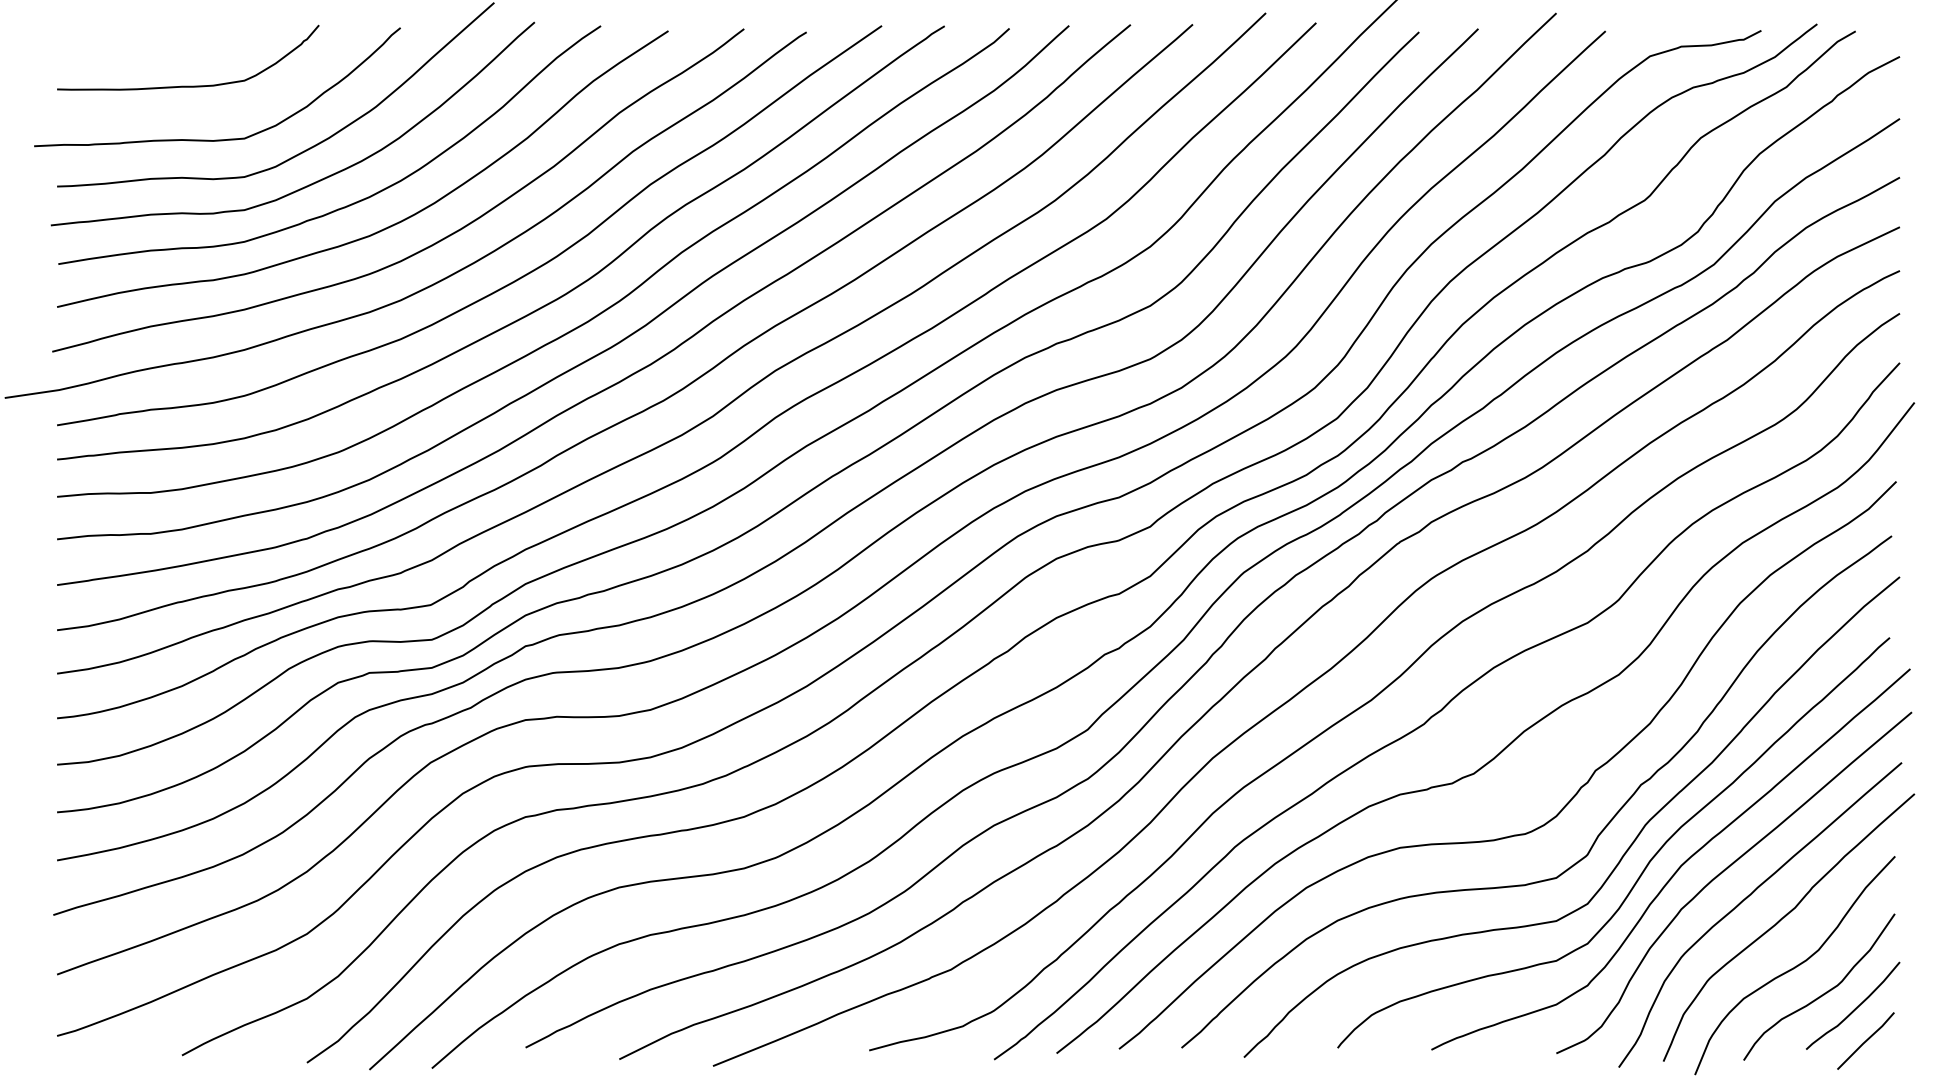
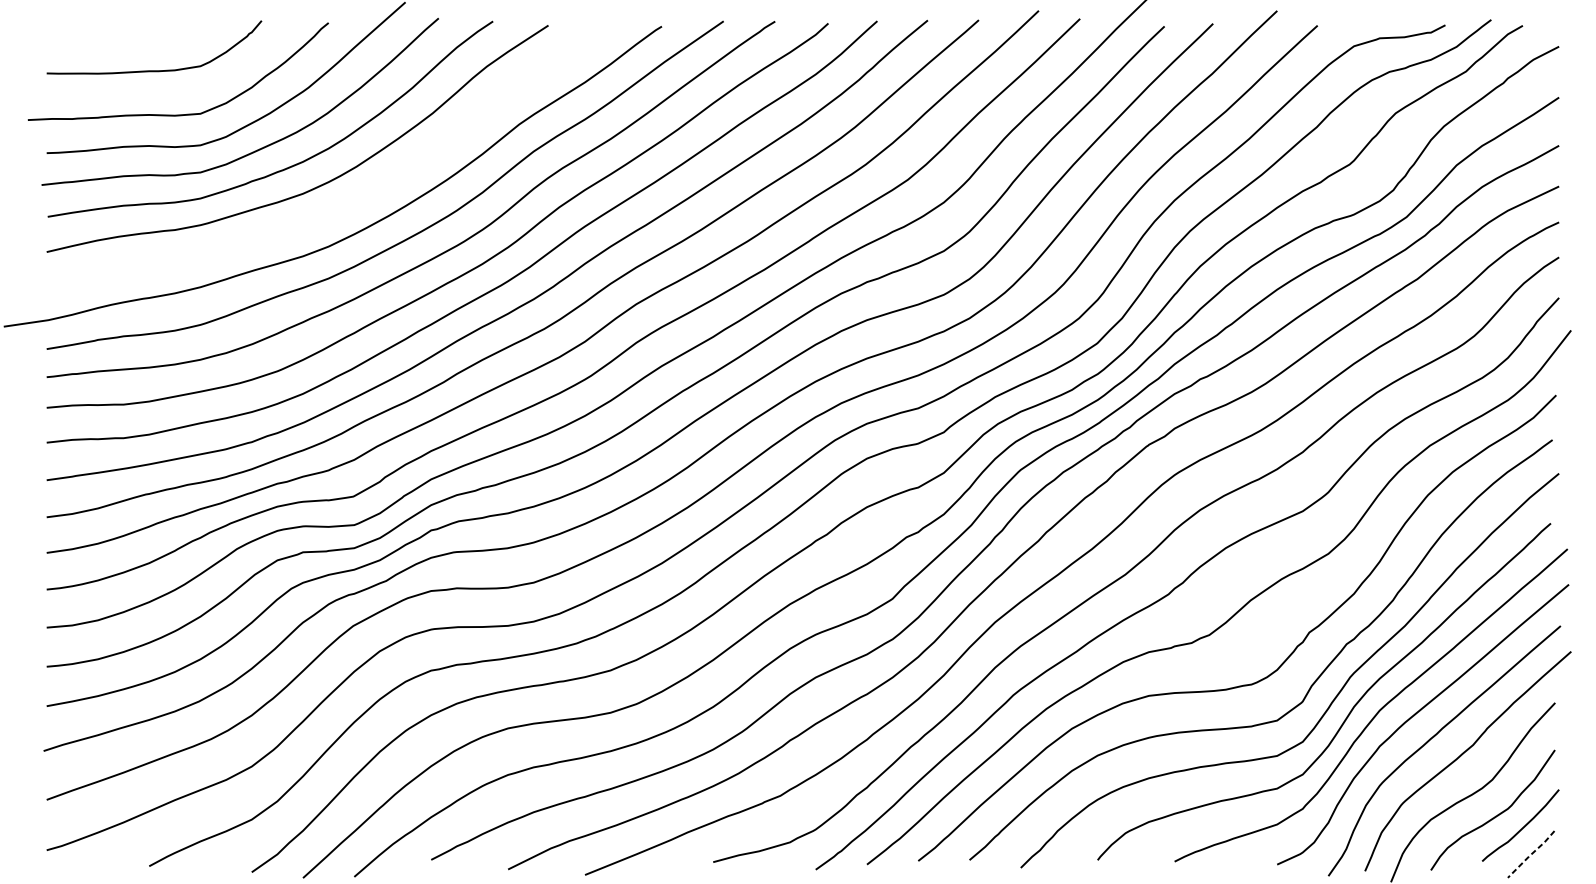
curve: (427, 246) -> (350, 202), removed
line: (1865, 1041) -> (1530, 854), solid -> dashed

